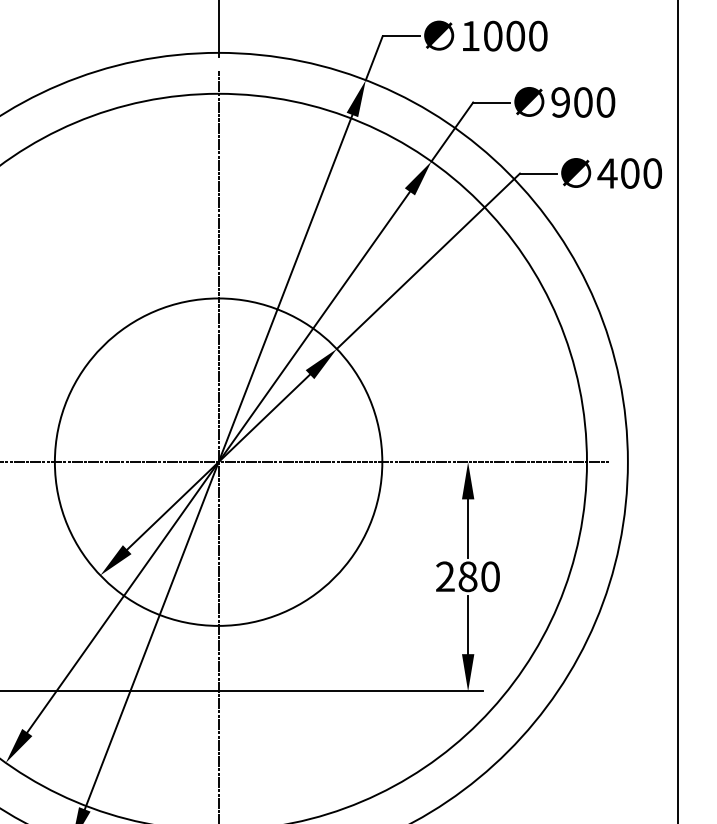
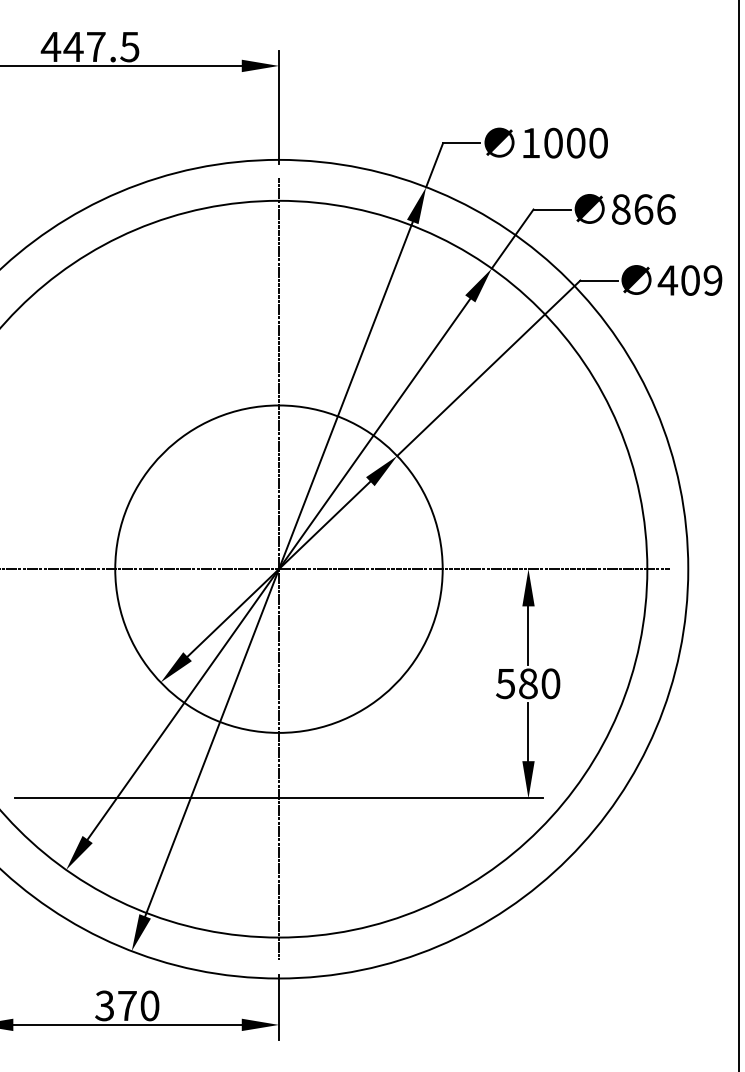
text: (583, 102) -> (643, 209), 900 -> 866
text: (652, 173) -> (712, 280), 400 -> 409
text: (445, 576) -> (505, 683), 280 -> 580

